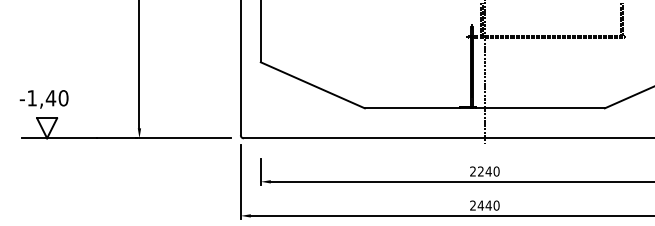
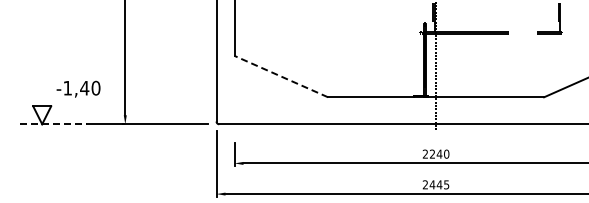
line: (311, 85) -> (280, 76), solid -> dashed
text: (44, 98) -> (78, 88), moved
line: (59, 138) -> (53, 124), solid -> dashed
text: (496, 205) -> (446, 184), 2440 -> 2445

